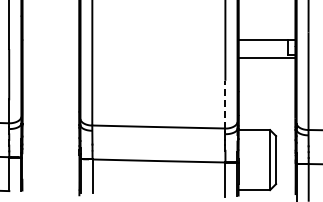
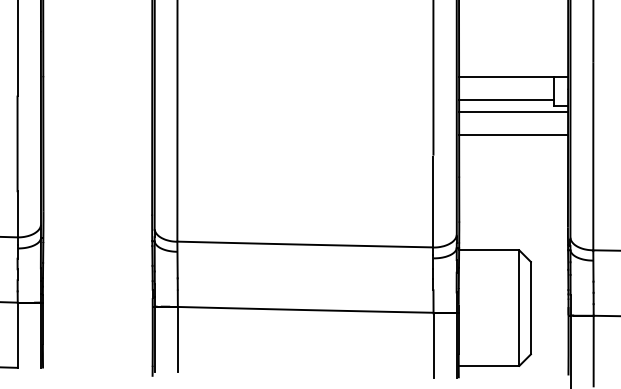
line: (263, 52) -> (506, 101), added
line: (266, 70) -> (512, 135), added
line: (225, 104) -> (433, 201), dashed -> solid

